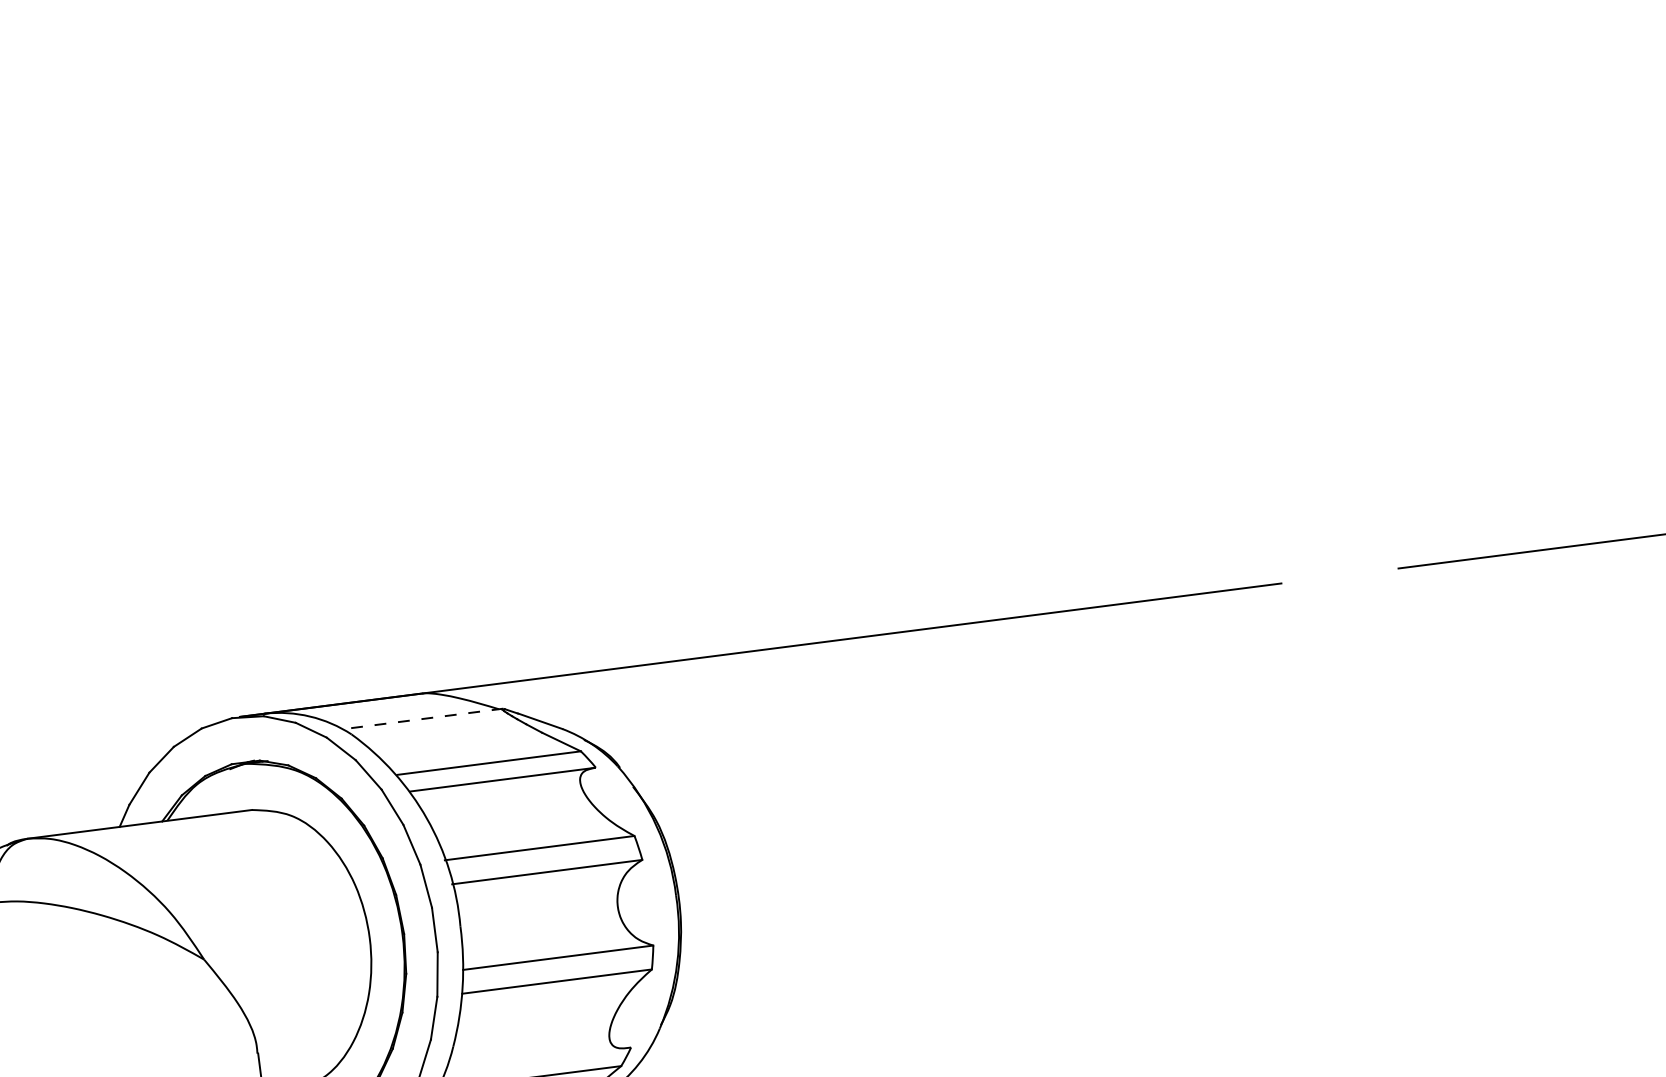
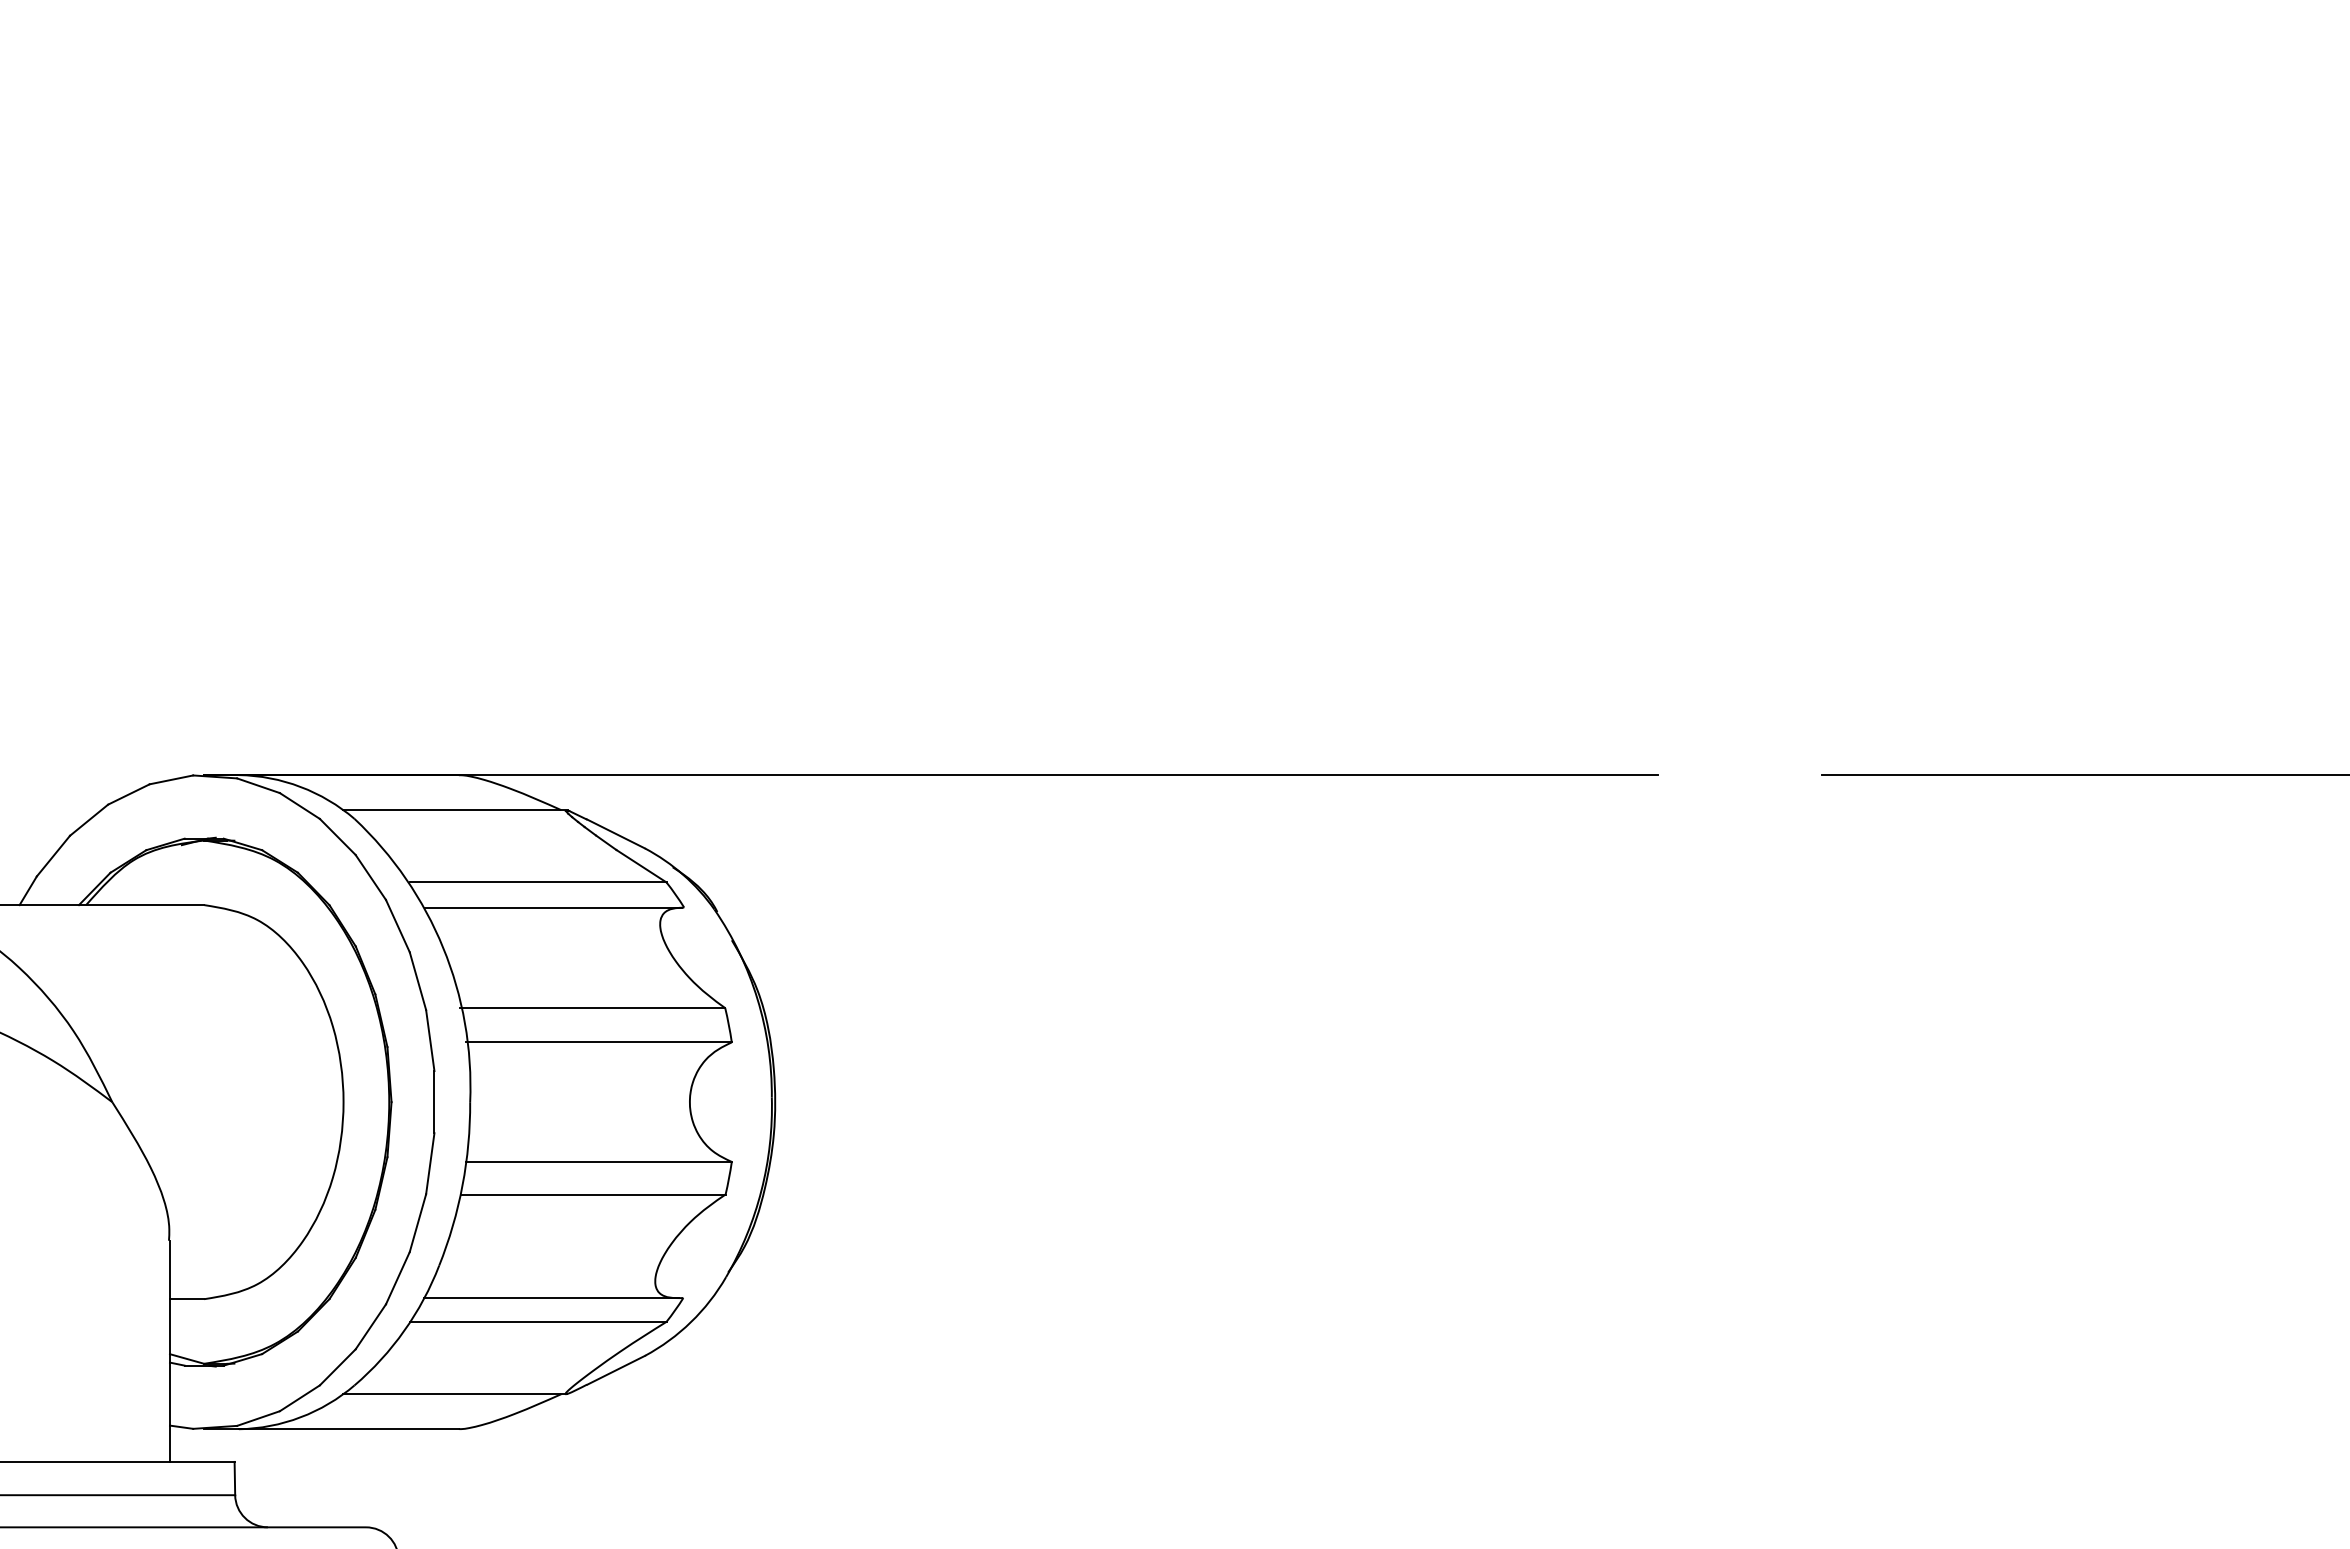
line: (422, 719) -> (454, 810), dashed -> solid
line: (536, 1060) -> (550, 1298), added

